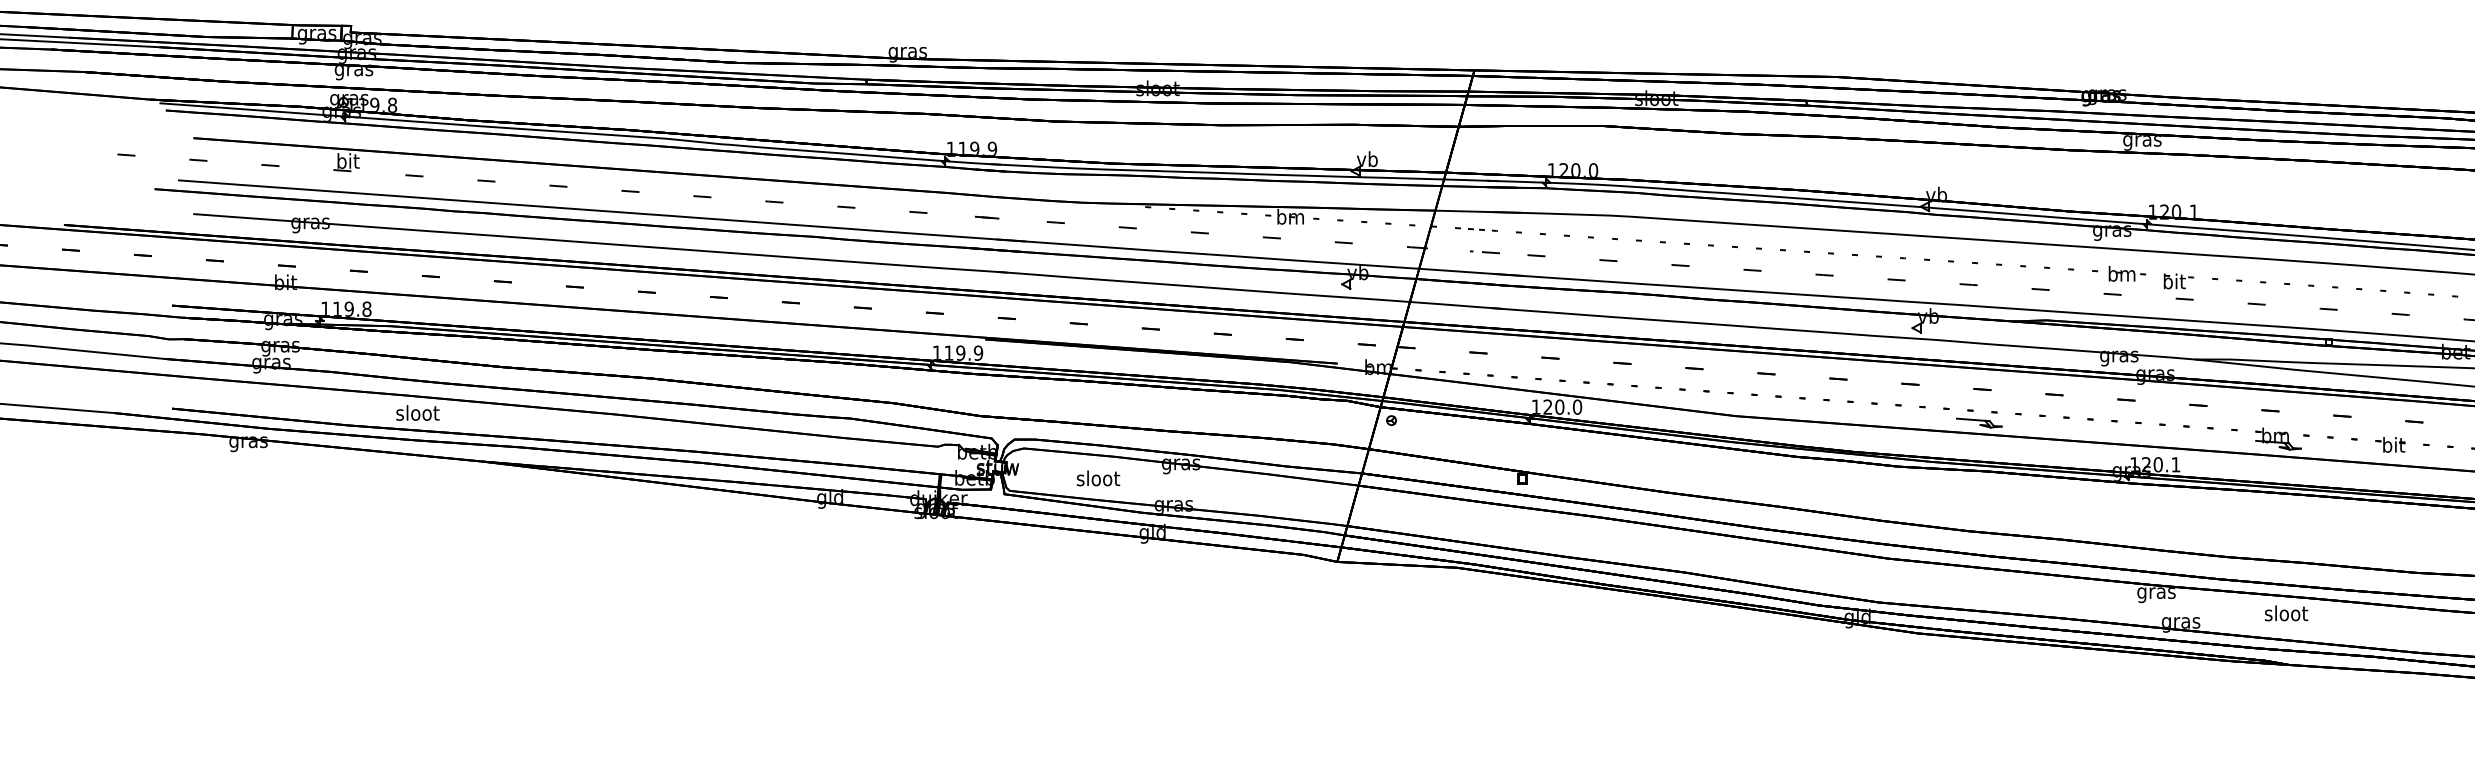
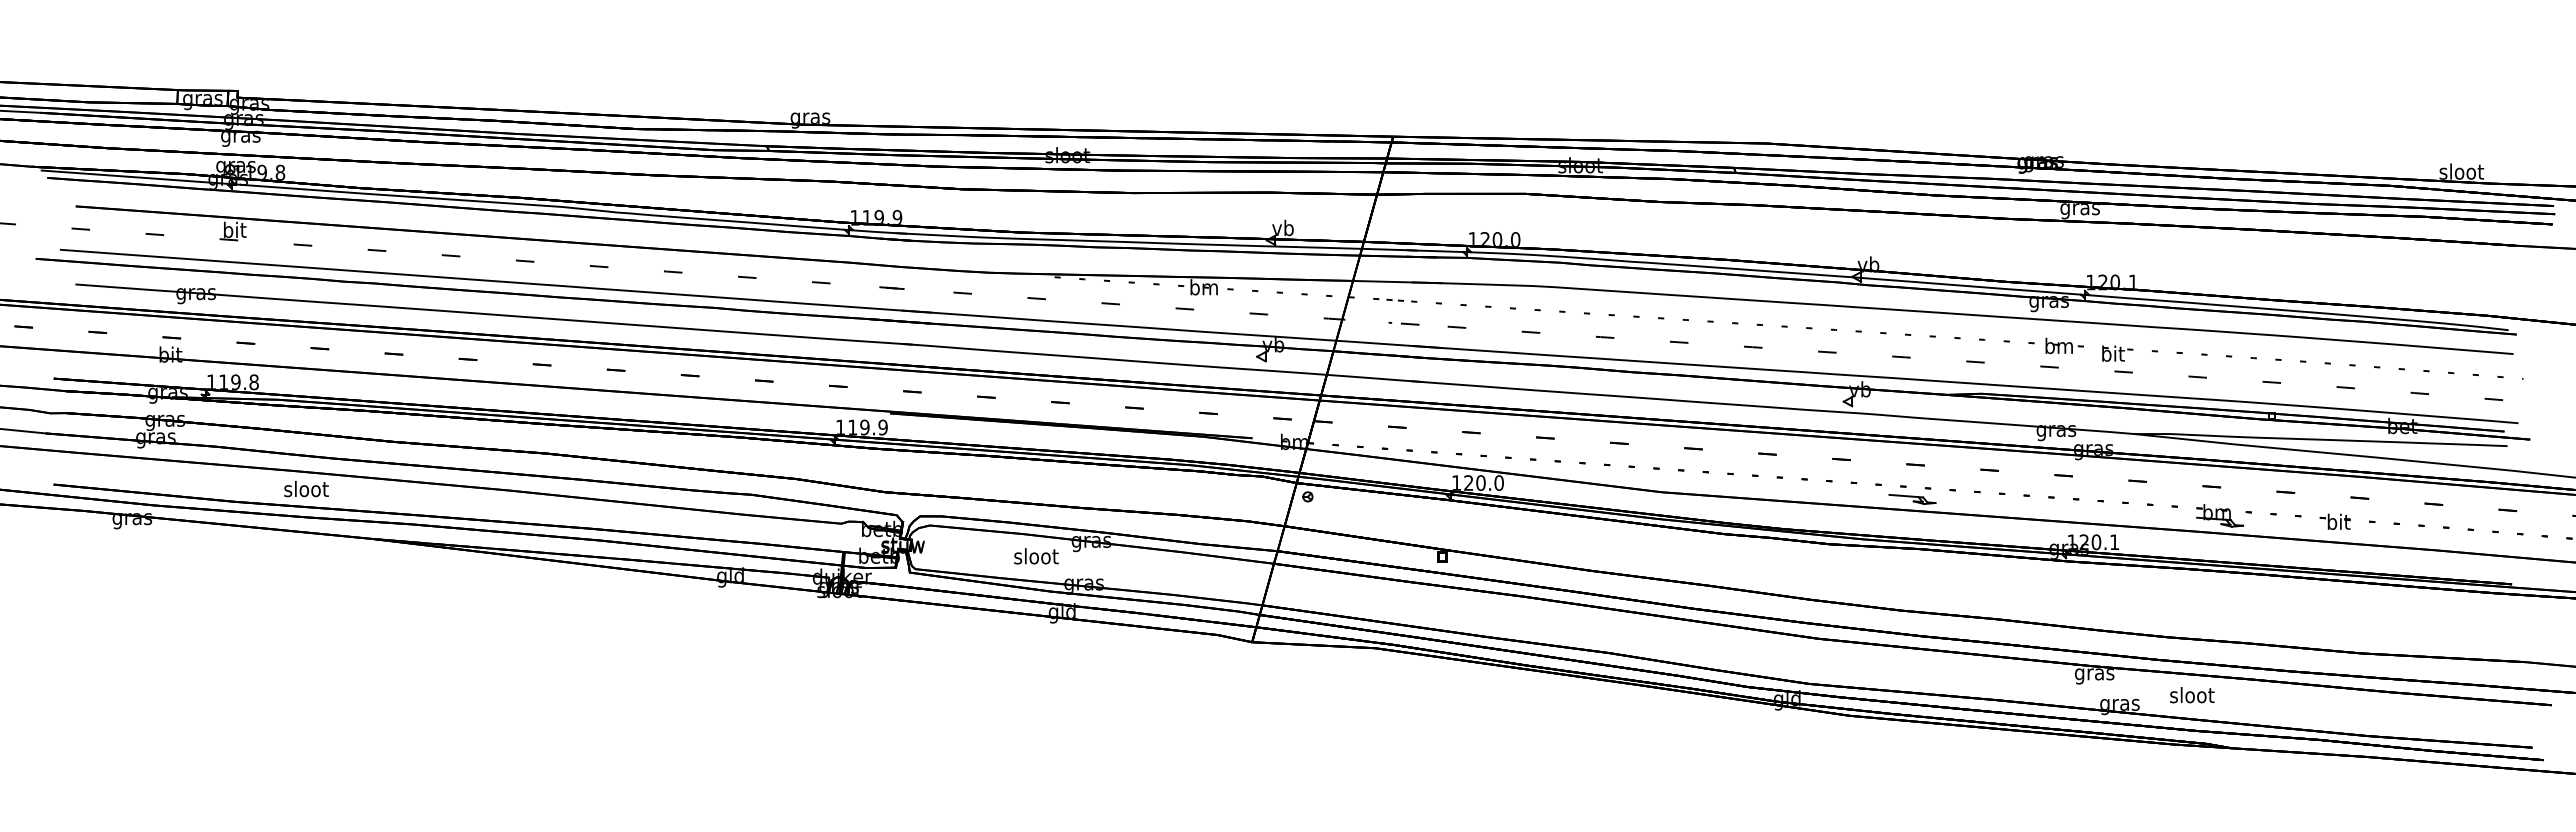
text: (1098, 478) -> (1036, 556), moved
text: (2286, 613) -> (2192, 695), moved

